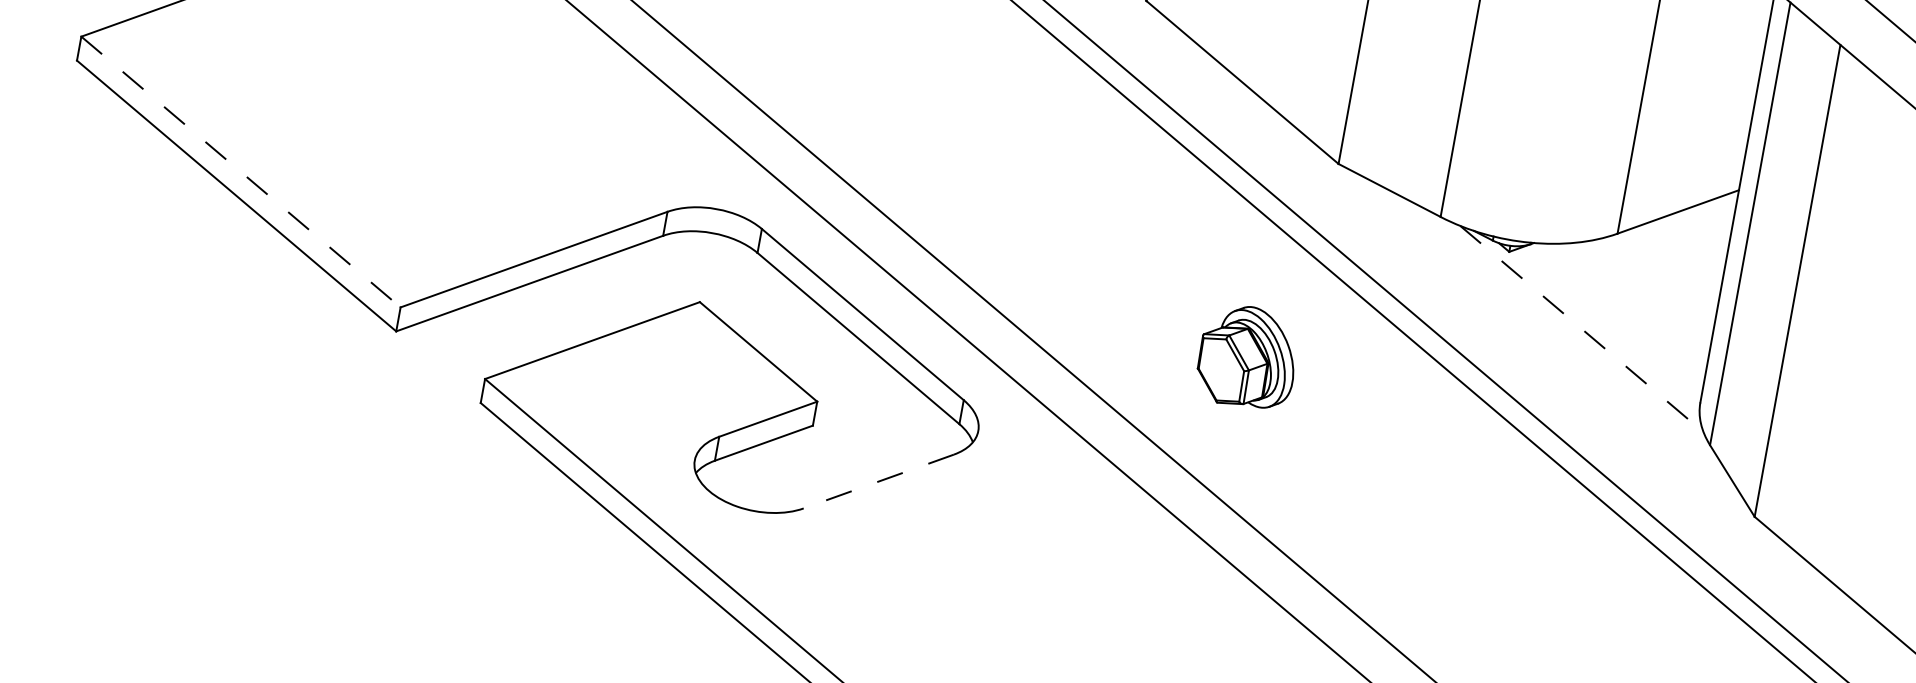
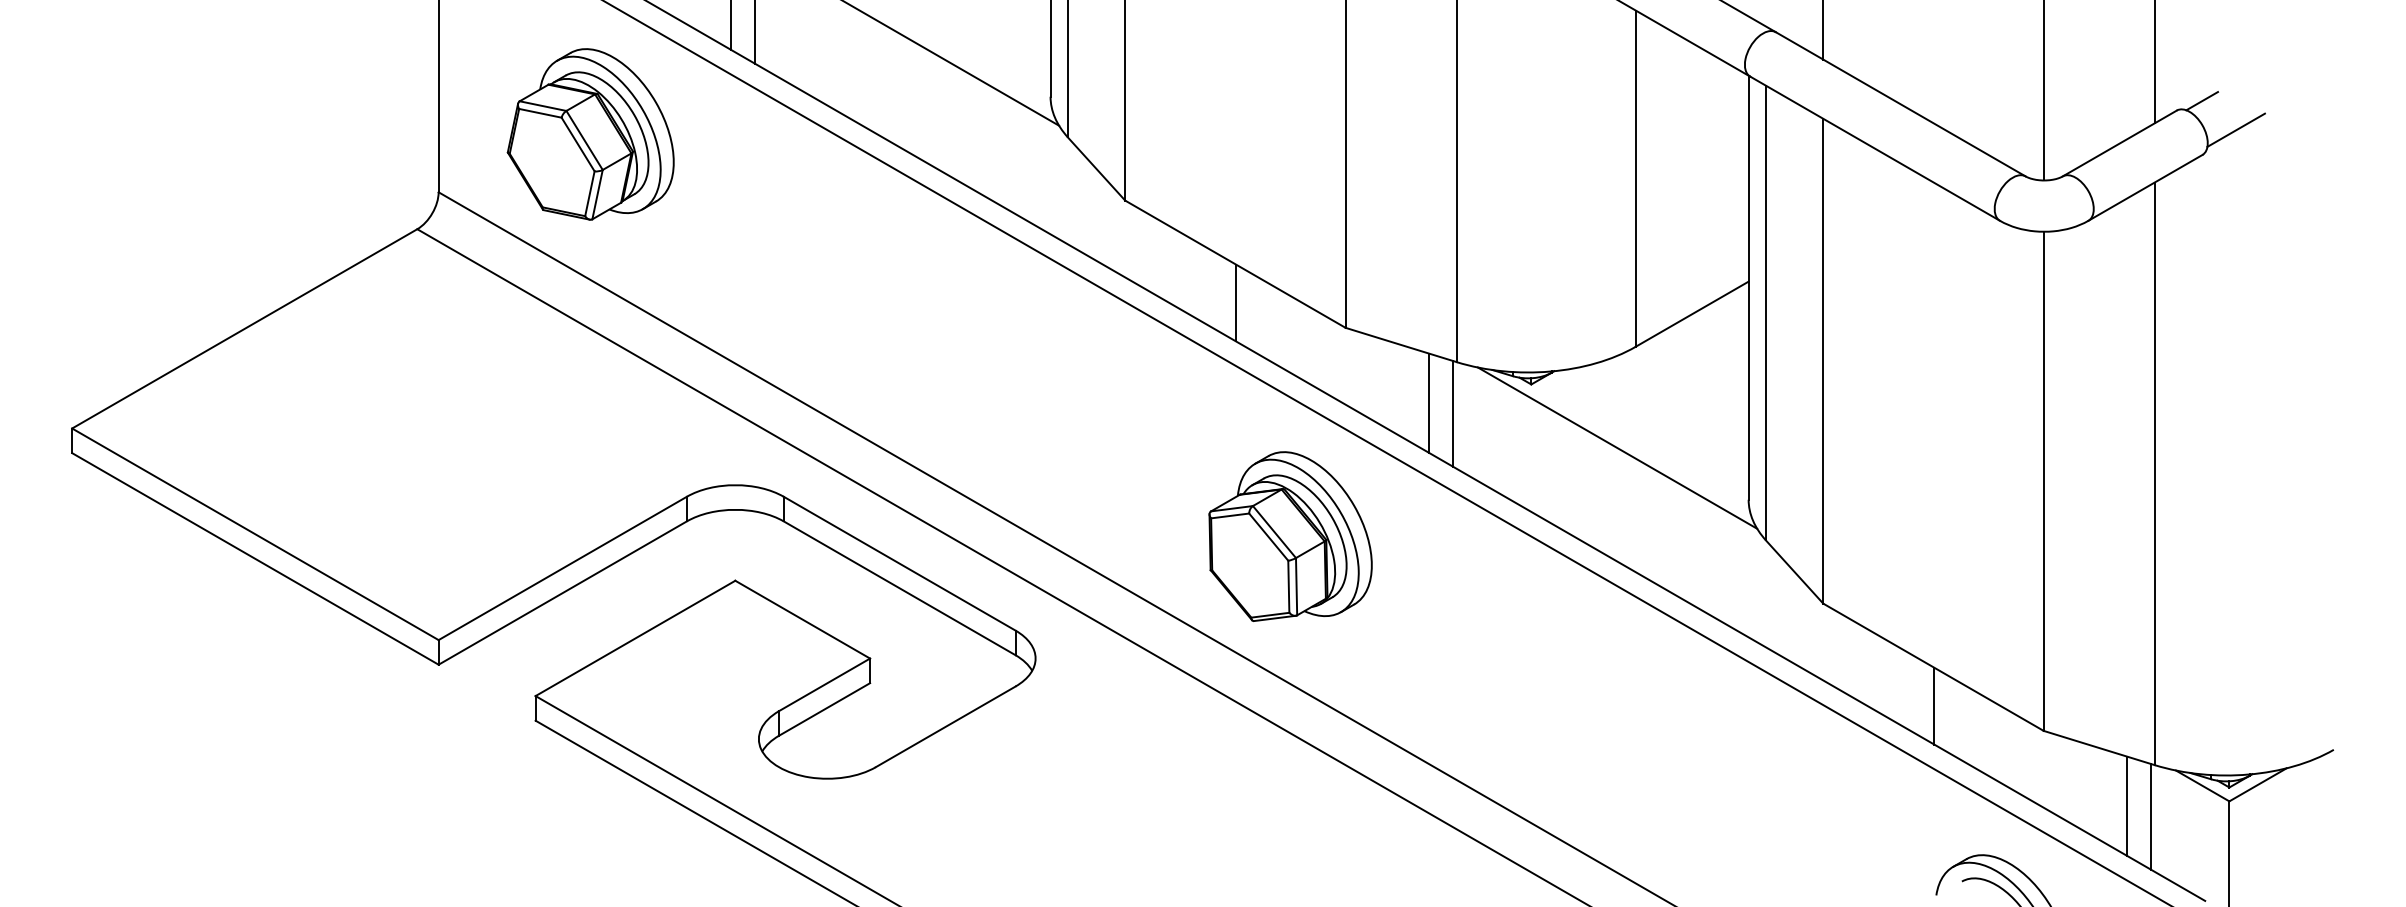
line: (1236, 119) -> (1236, 302), added
line: (241, 172) -> (255, 534), dashed -> solid
line: (1406, 251) -> (1429, 402), added
line: (1428, 266) -> (1453, 413), added
line: (1581, 329) -> (1617, 448), dashed -> solid
part: (1248, 357) -> (1290, 536), size x1.67
line: (878, 481) -> (945, 726), dashed -> solid
line: (1844, 635) -> (1934, 705), added

